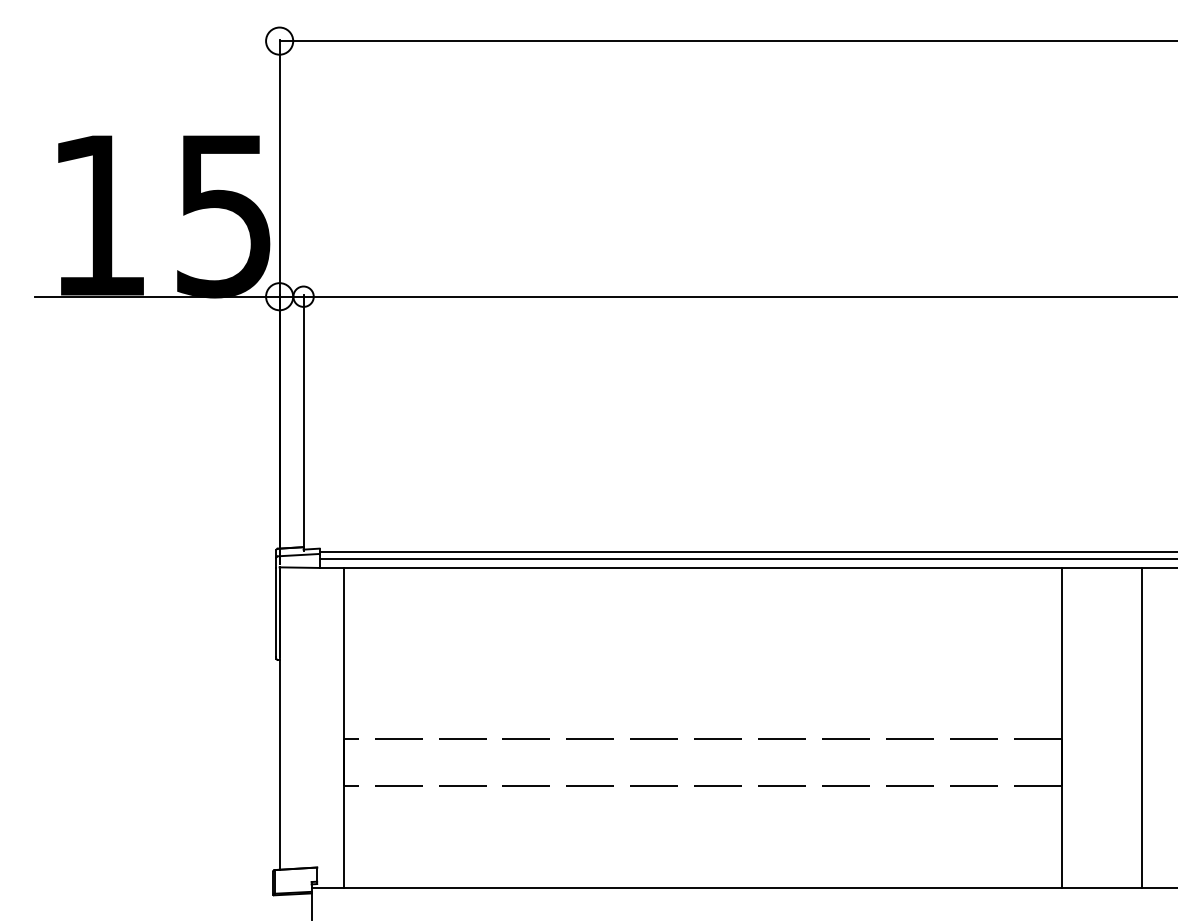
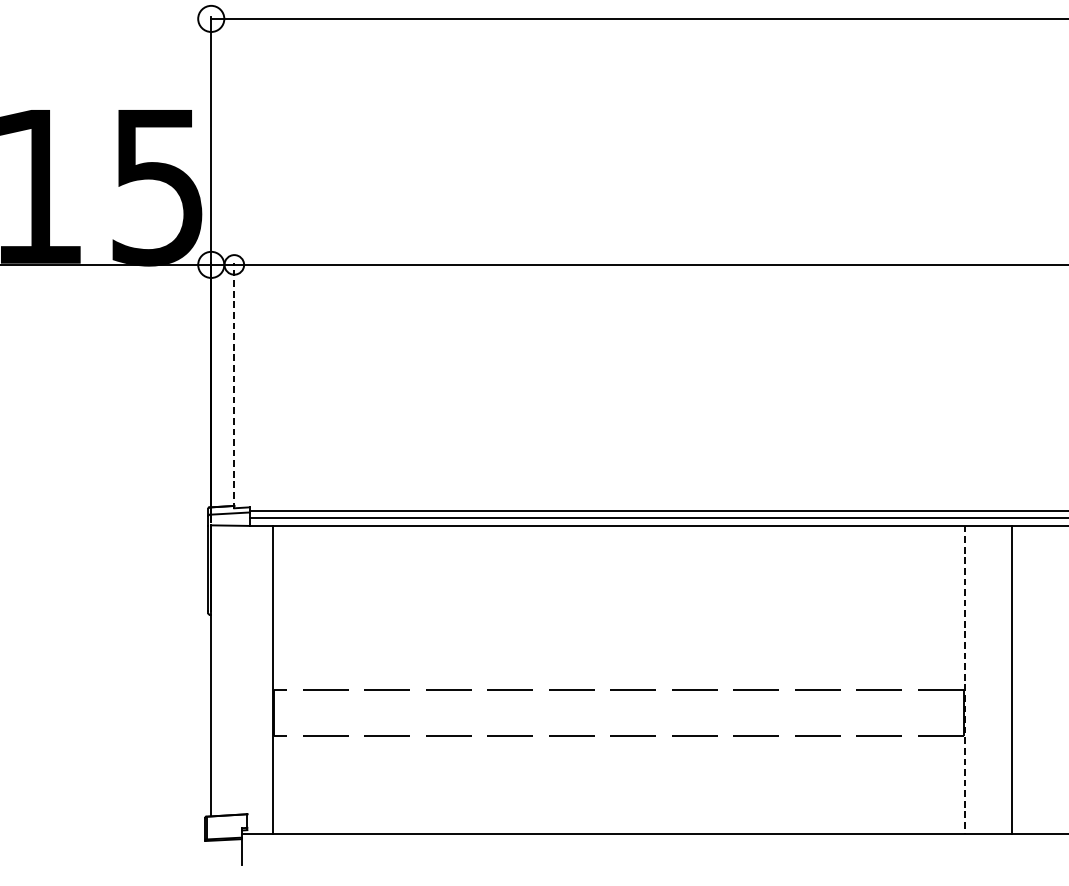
line: (303, 422) -> (234, 385), solid -> dashed
line: (1142, 727) -> (1011, 679), moved
line: (1062, 728) -> (964, 680), solid -> dashed

